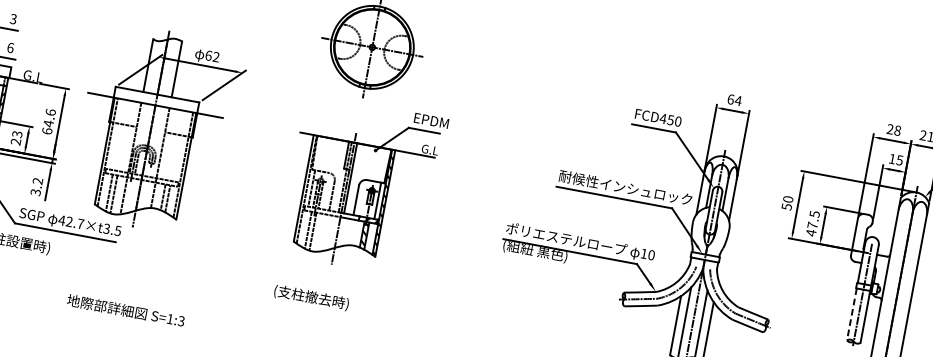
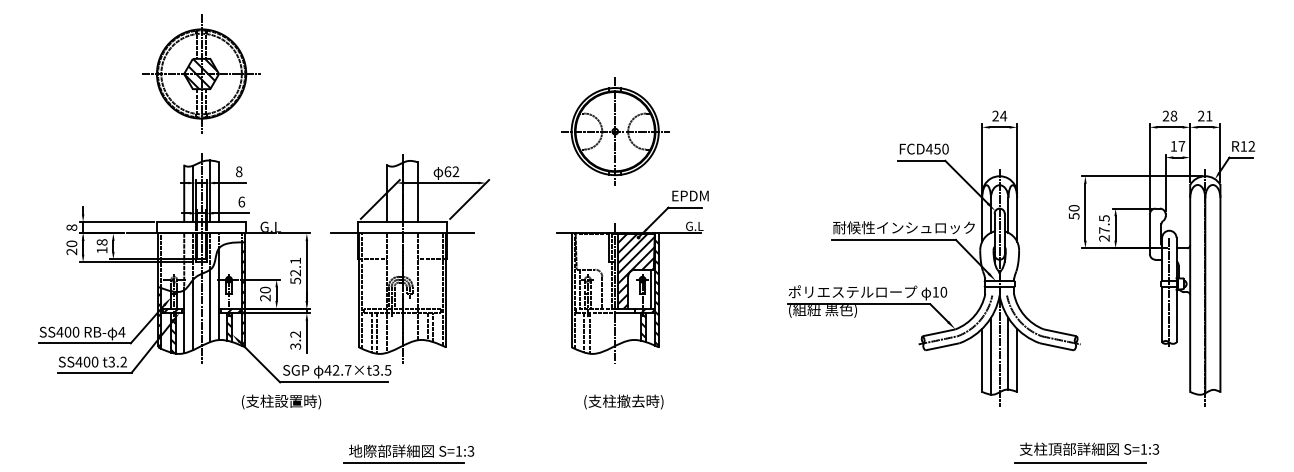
text: (12, 18) -> (238, 171), 3 -> 8
text: (730, 98) -> (995, 115), 64 -> 24
text: (48, 121) -> (295, 270), 64.6 -> 52.1
text: (17, 133) -> (265, 289), 23 -> 20
text: (899, 160) -> (1181, 146), 15 -> 17
hatch: (367, 181) -> (636, 270), added
text: (811, 233) -> (1104, 238), 47.5 -> 27.5
text: (311, 297) -> (623, 401), moved
line: (852, 314) -> (1162, 314), dashed -> solid
line: (117, 320) -> (404, 462), added

